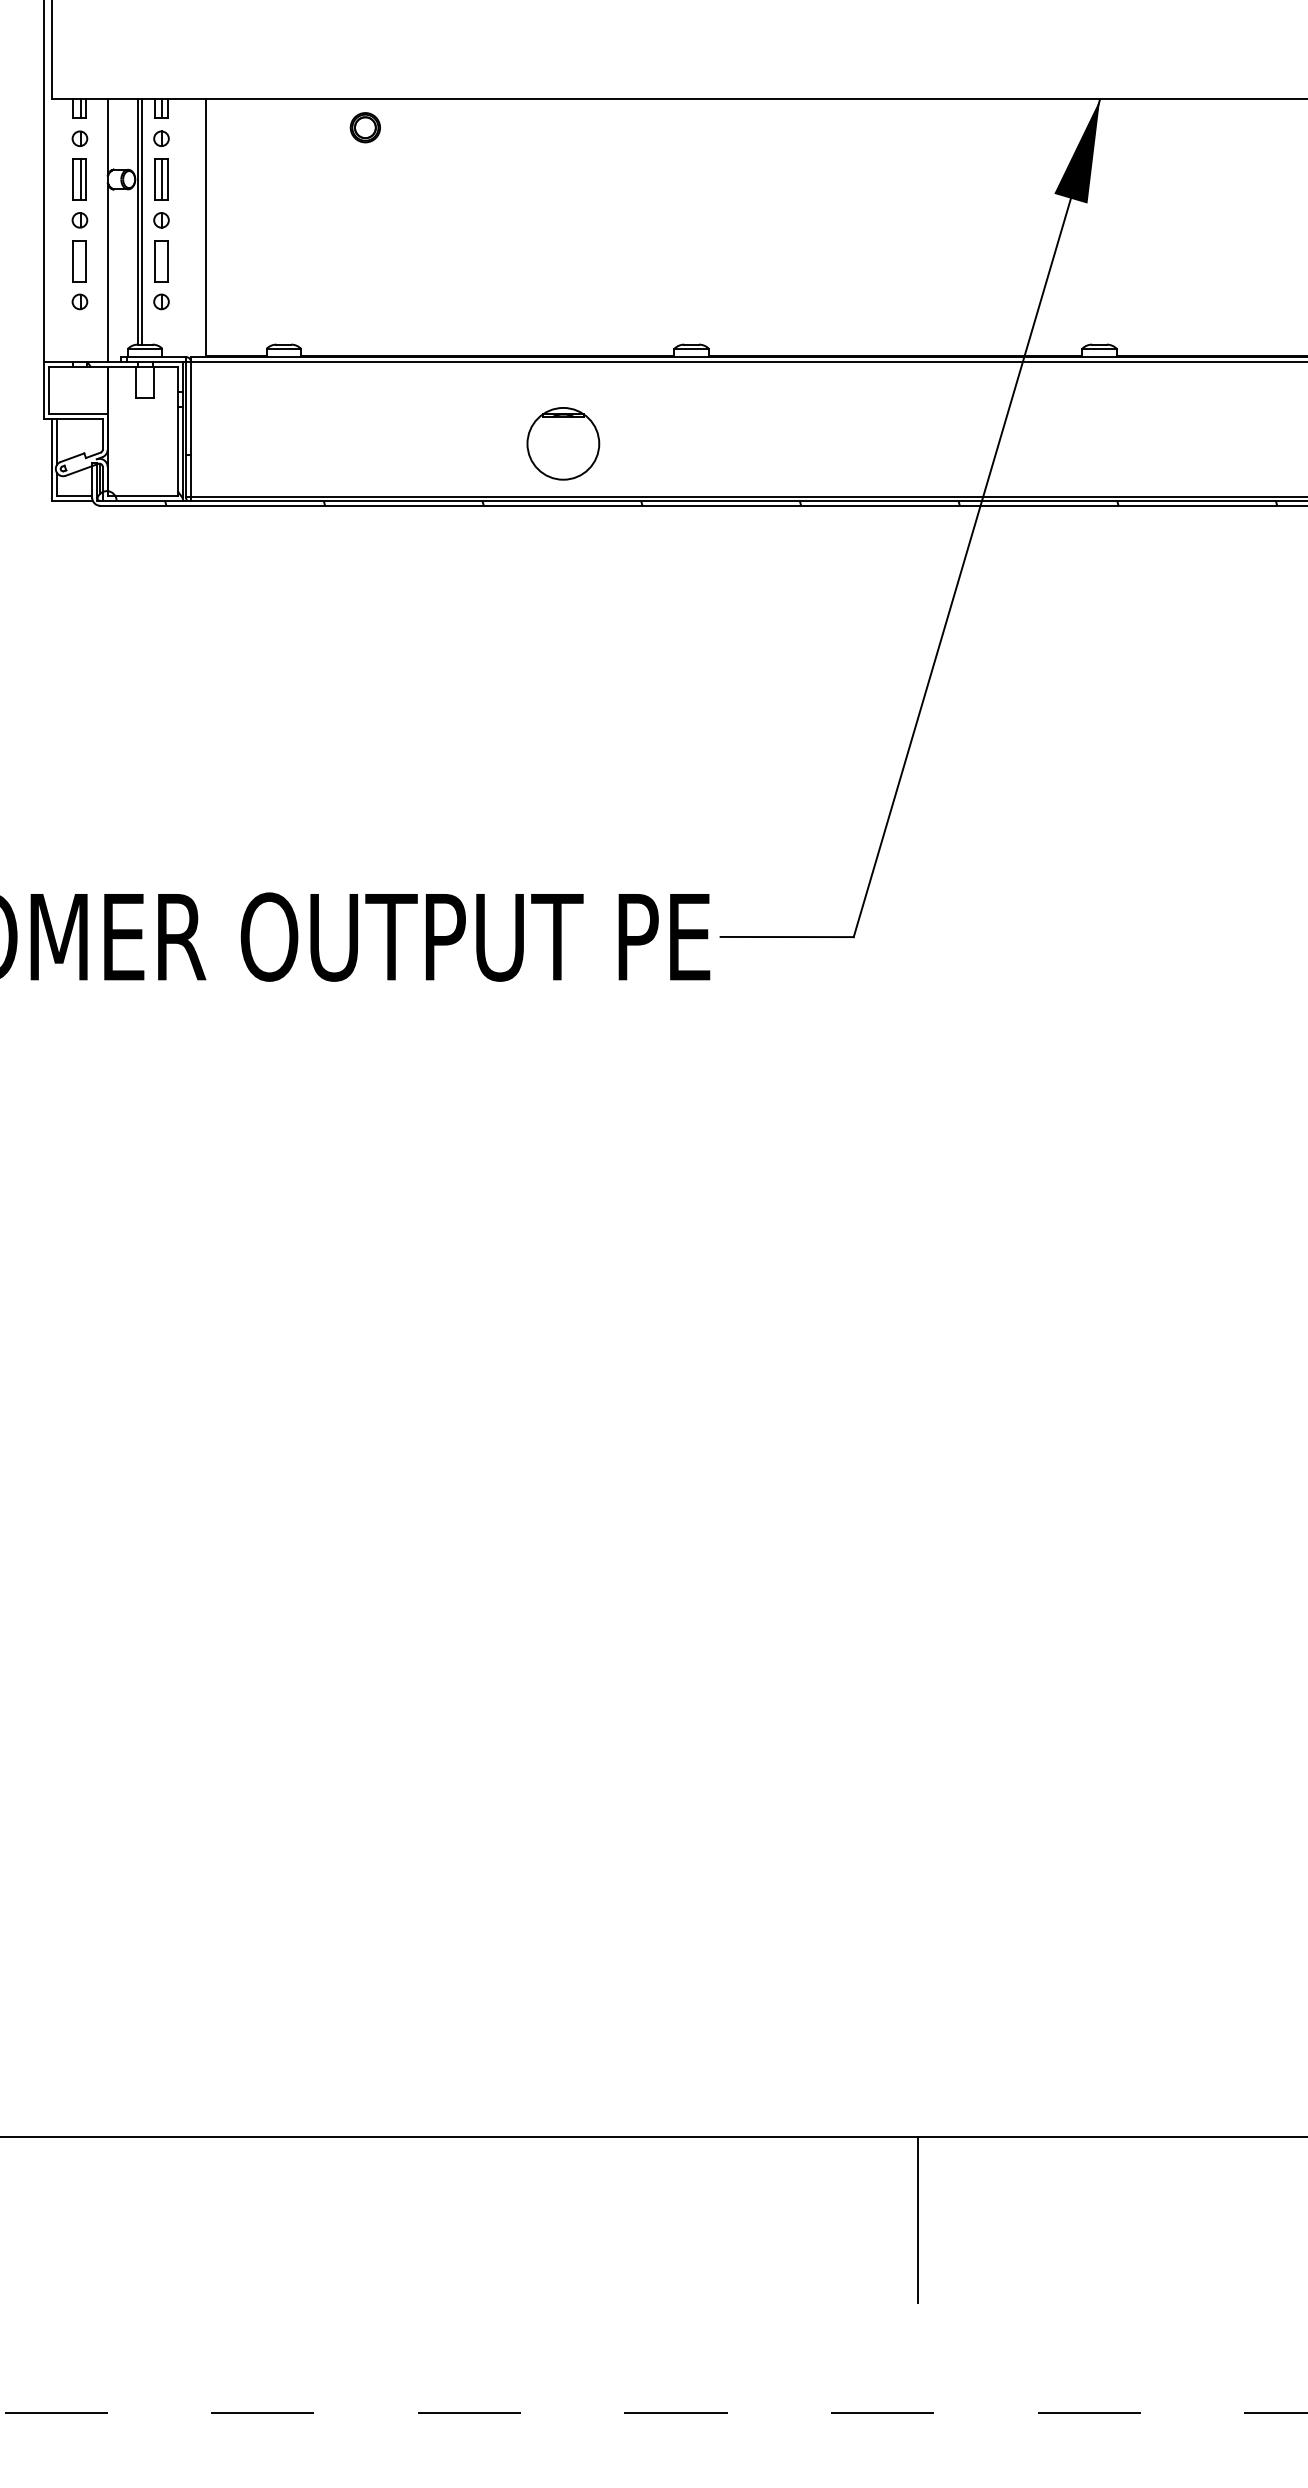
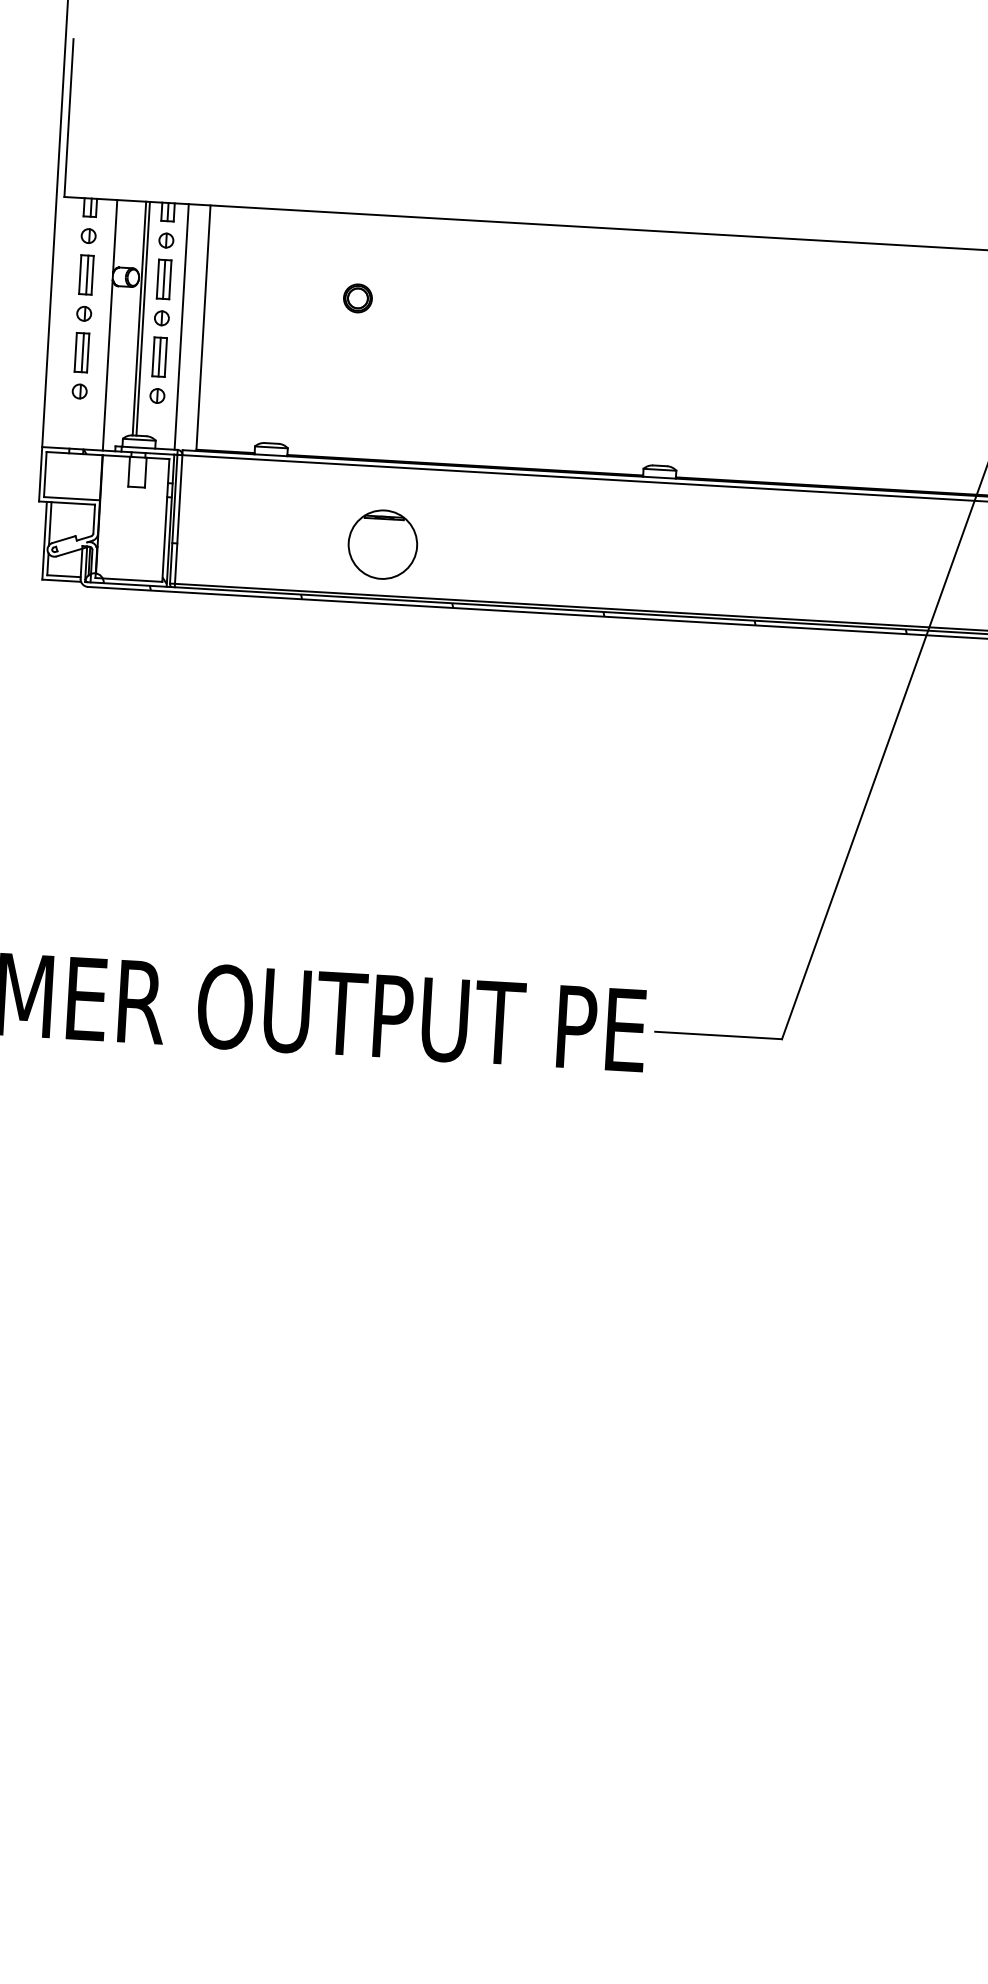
part: (364, 127) -> (357, 298), moved
line: (182, 228) -> (181, 327), added
line: (80, 260) -> (82, 352), added
line: (161, 260) -> (159, 356), added
part: (563, 443) -> (383, 544), moved

